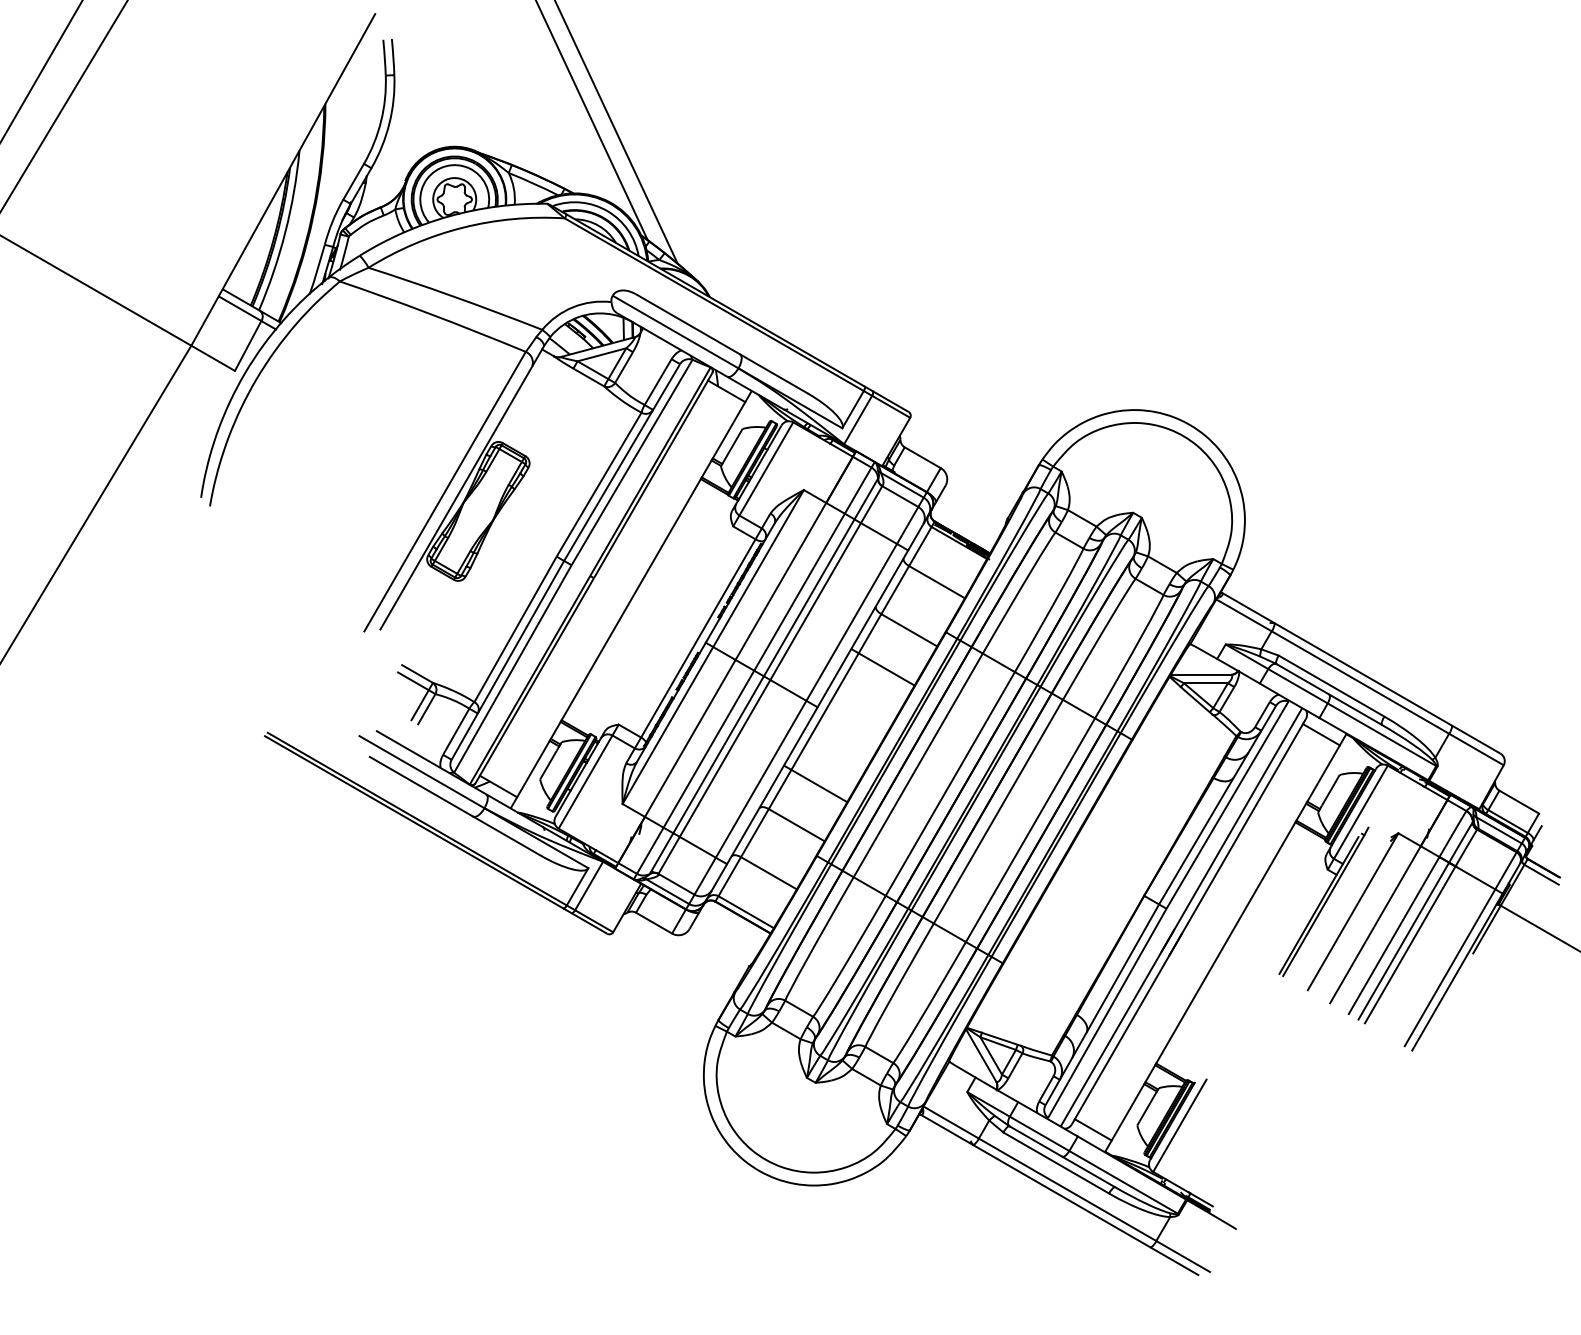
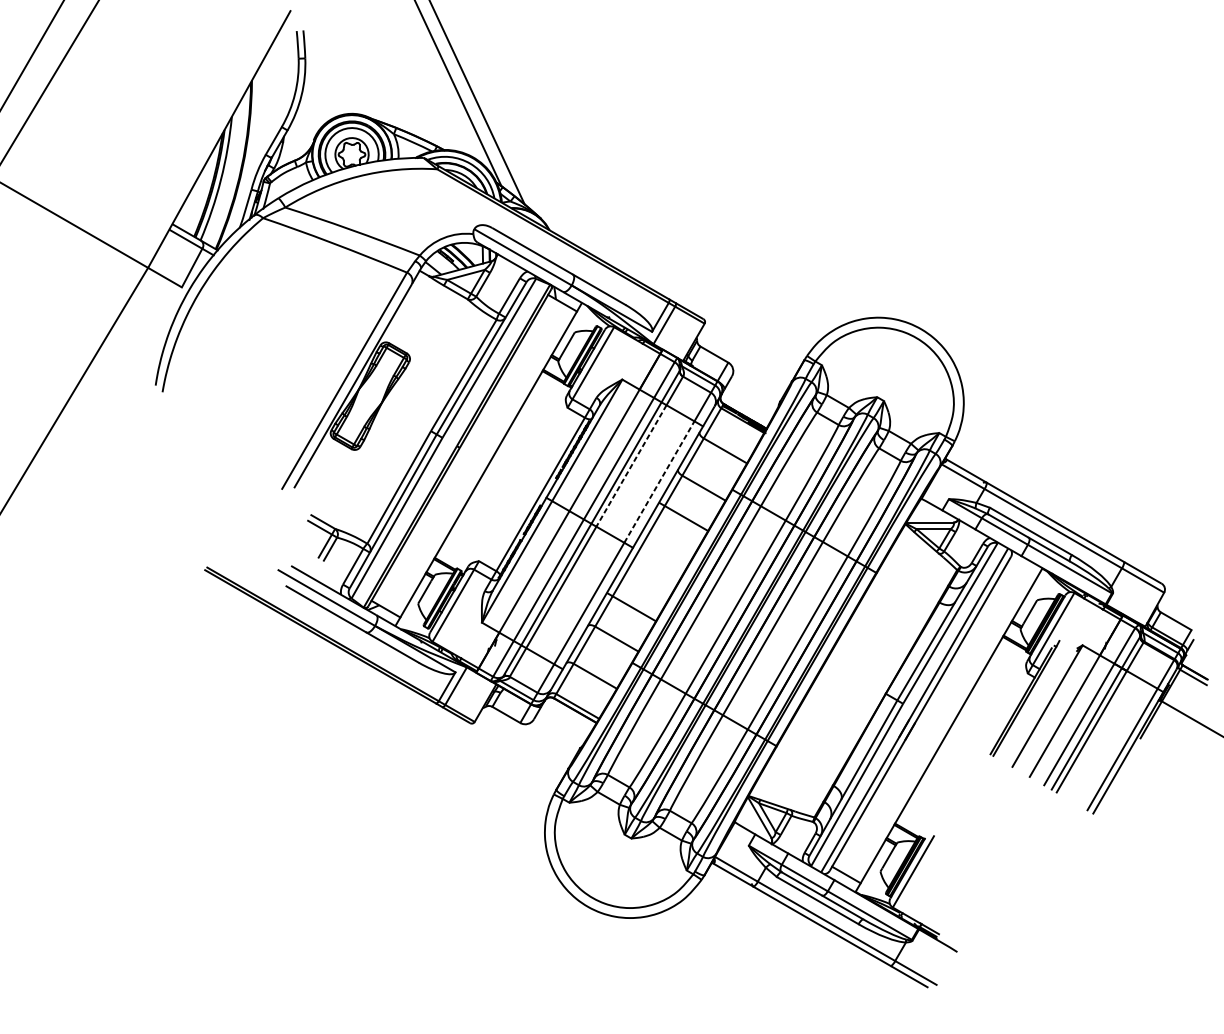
line: (815, 601) -> (631, 465), solid -> dashed
line: (851, 622) -> (659, 482), solid -> dashed
line: (1320, 734) -> (1022, 568), removed

